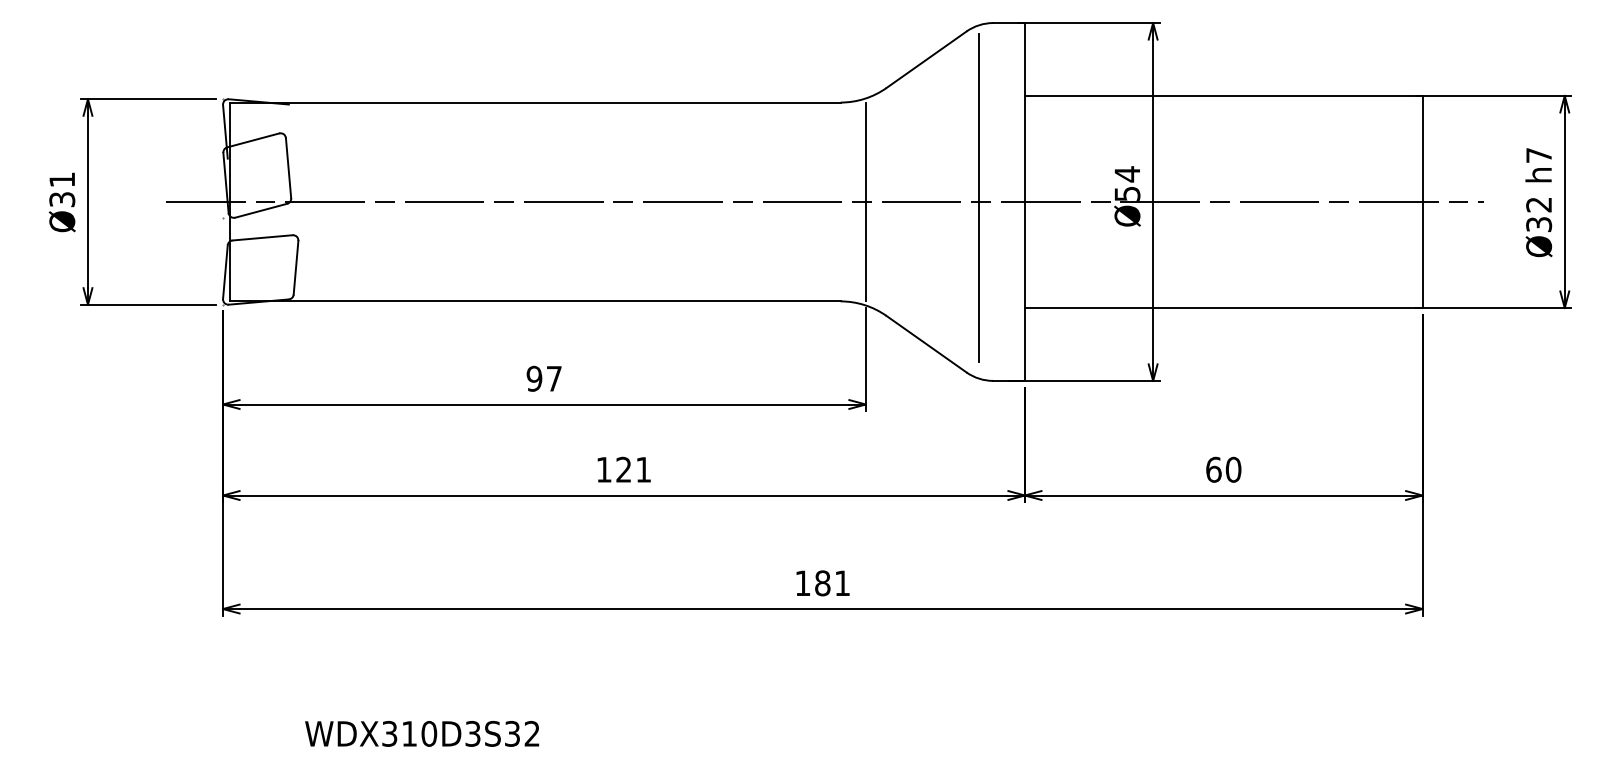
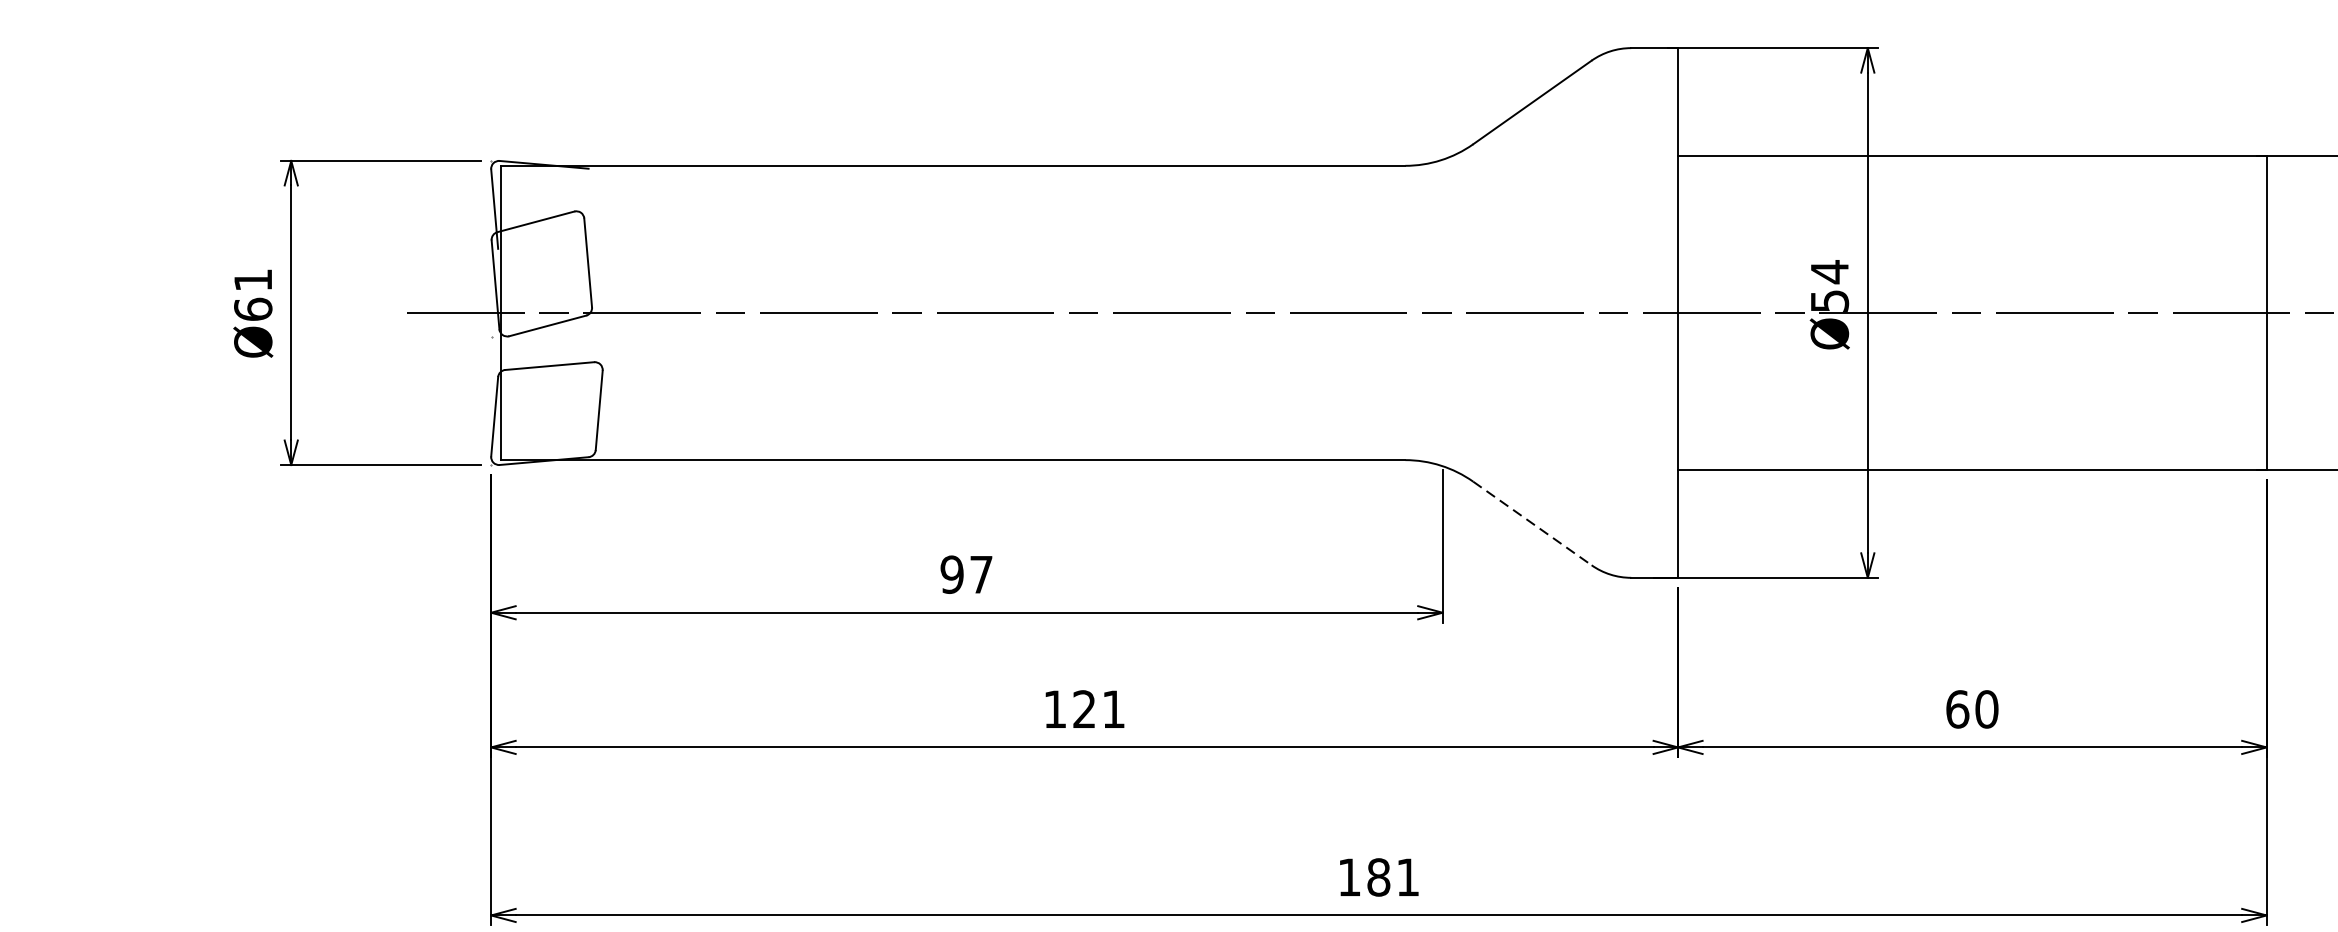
line: (978, 197) -> (1609, 306), removed
text: (62, 199) -> (253, 309), Ø31 -> Ø61
line: (865, 201) -> (1442, 312), removed
line: (926, 344) -> (1532, 523), solid -> dashed

